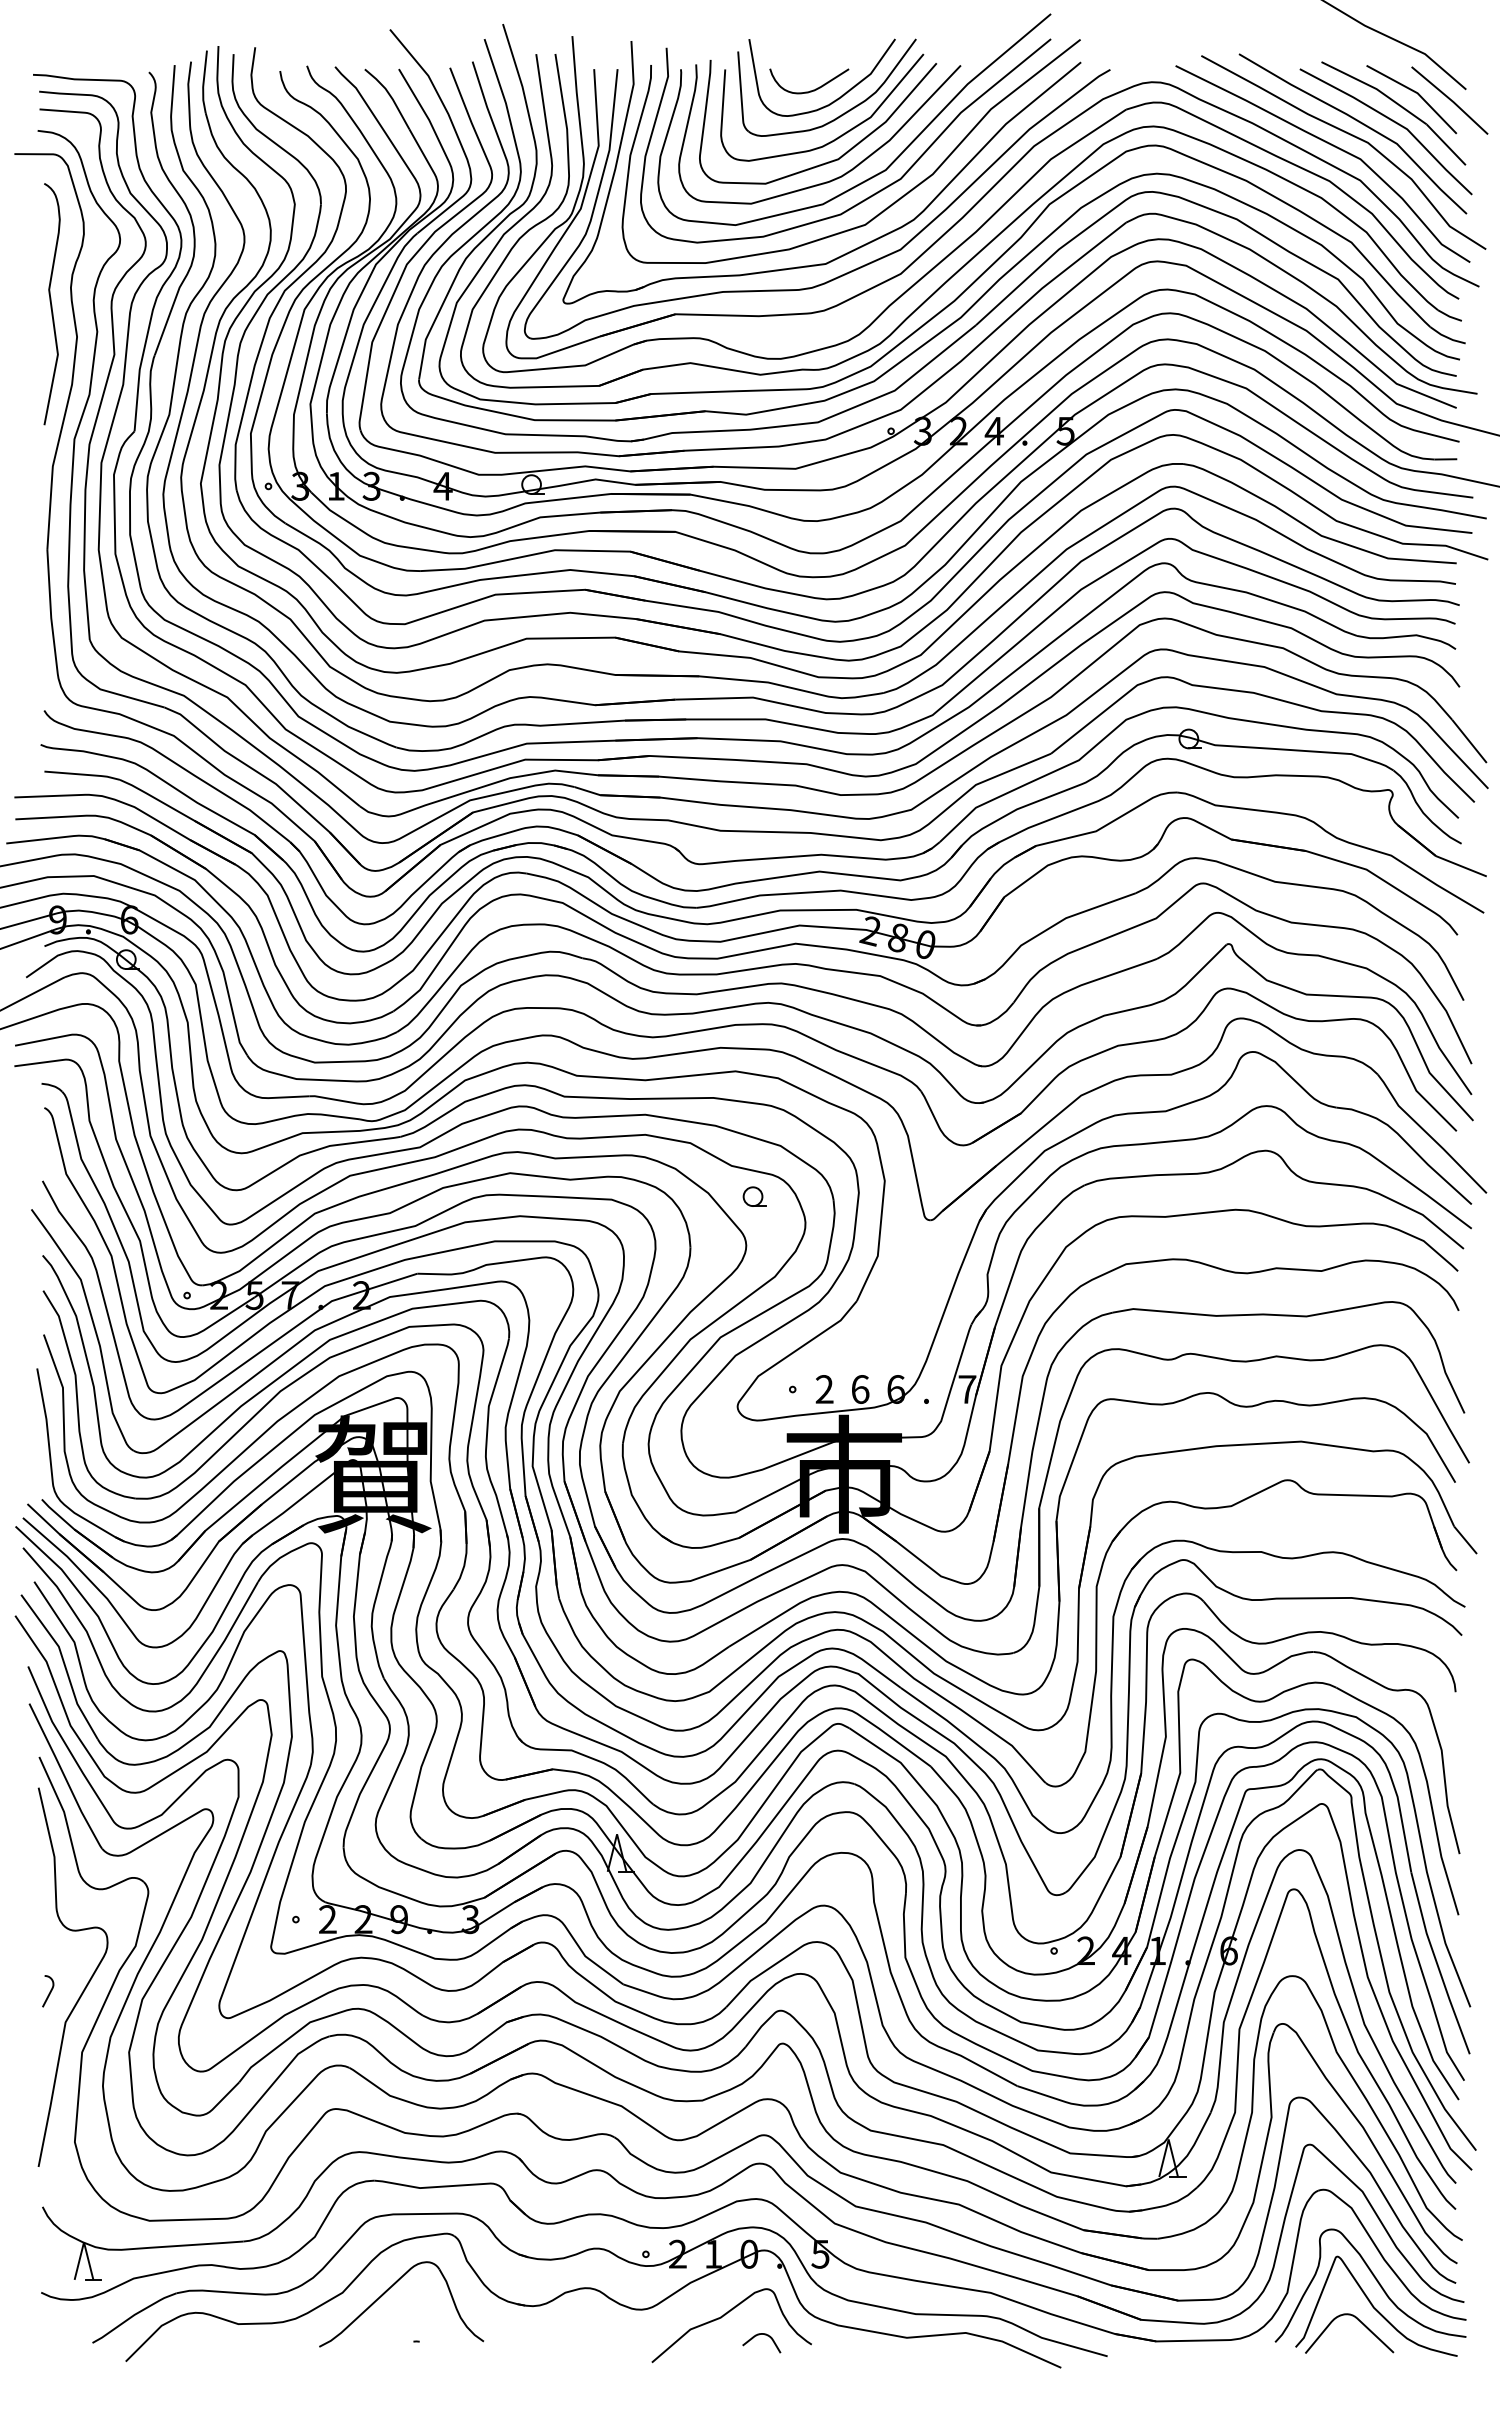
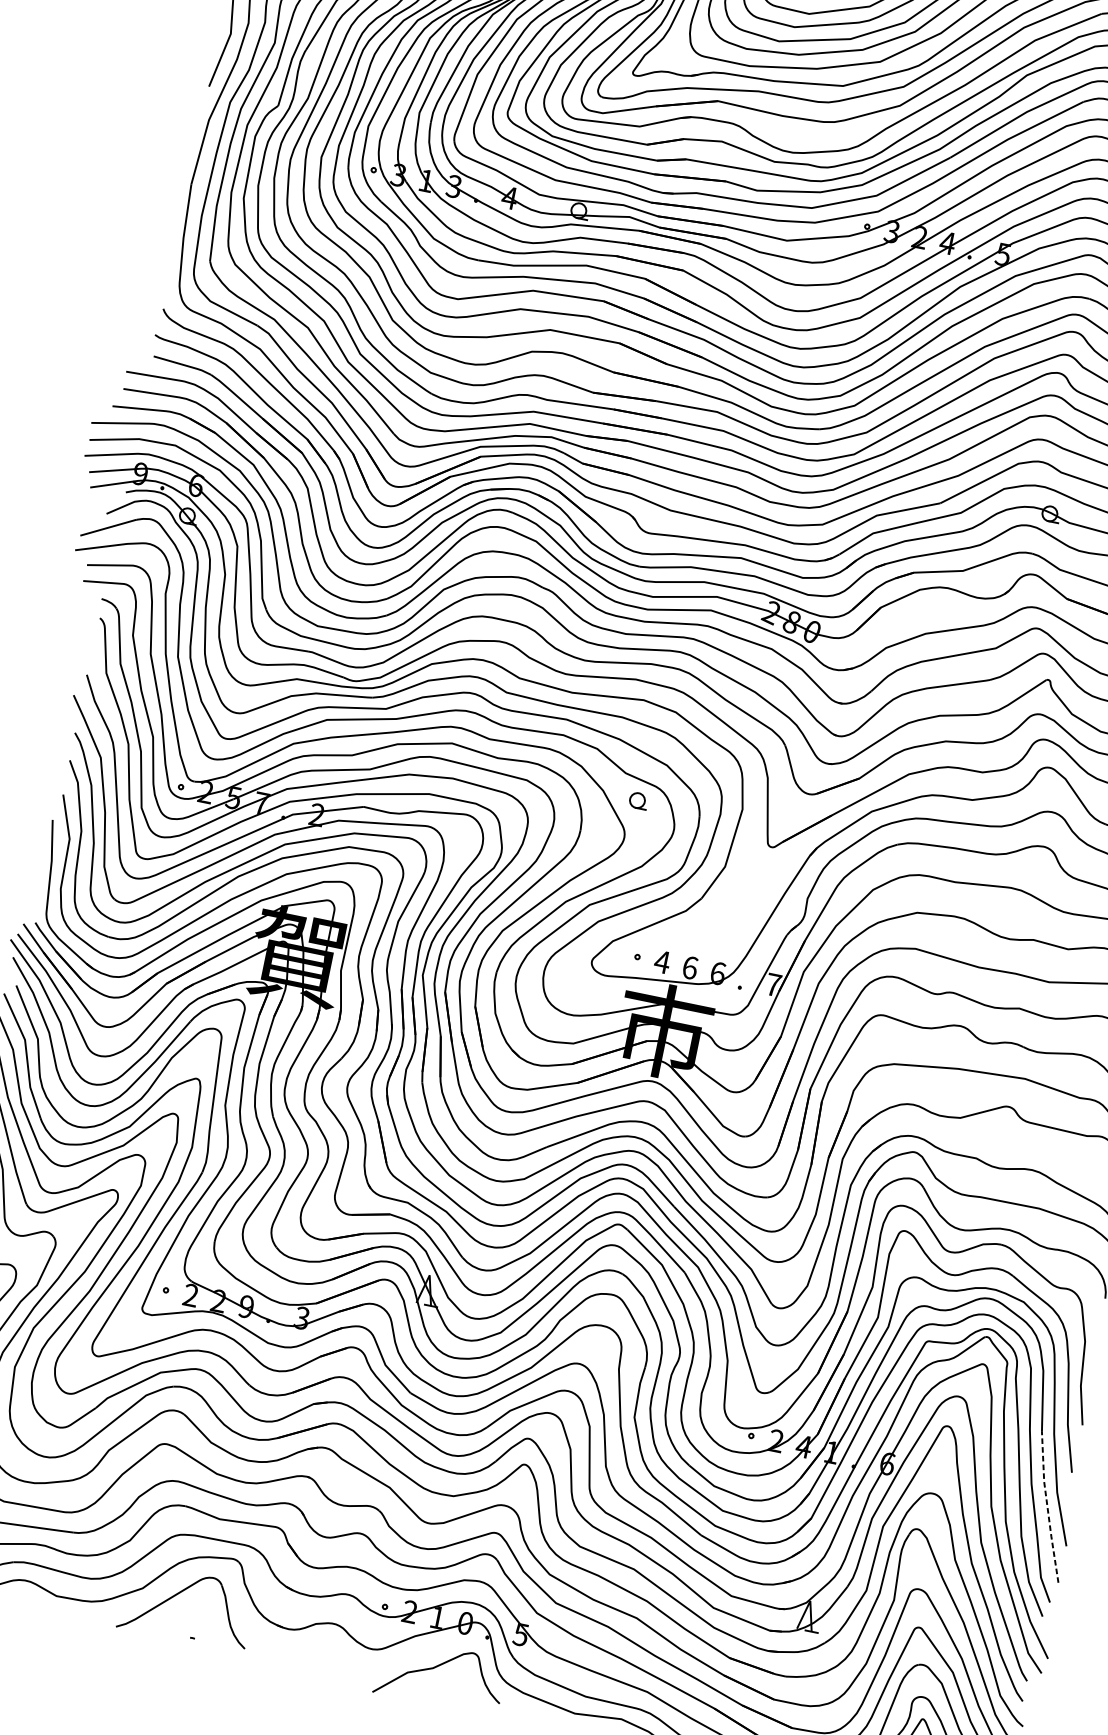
text: (824, 1389) -> (662, 962), 2 -> 4
line: (1437, 1964) -> (1047, 1507), solid -> dashed
curve: (759, 2335) -> (460, 1688), removed

